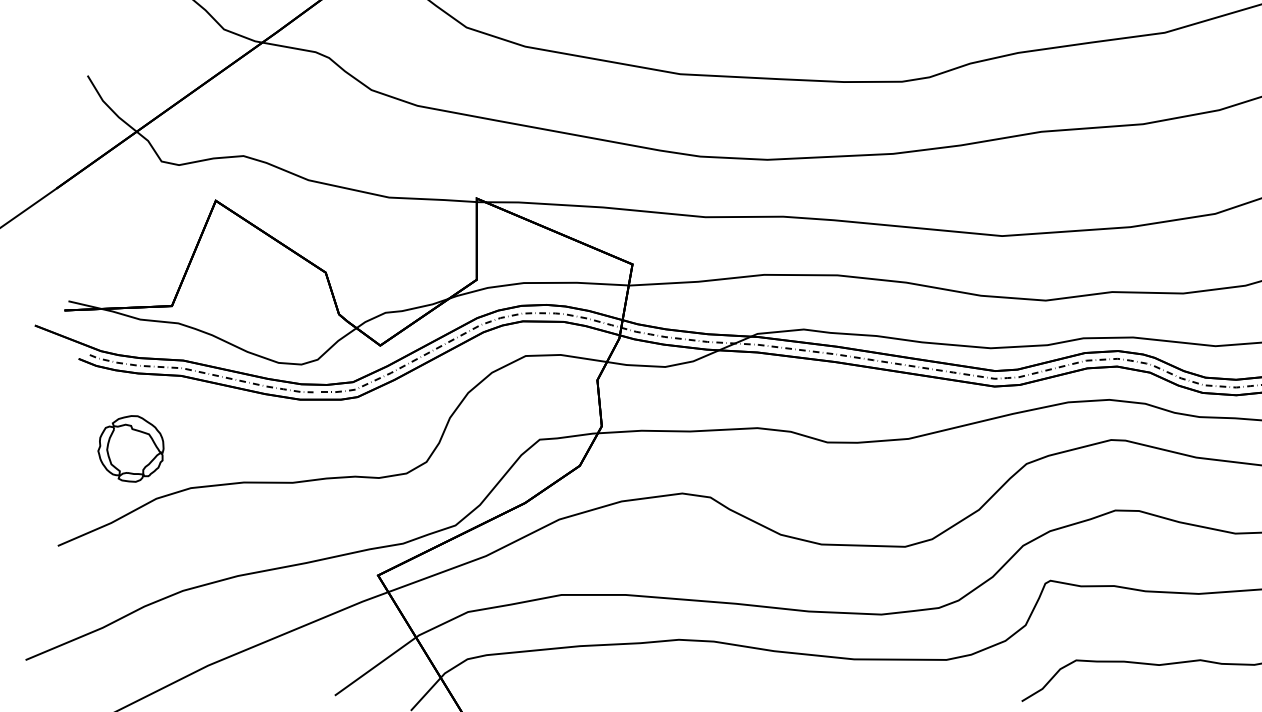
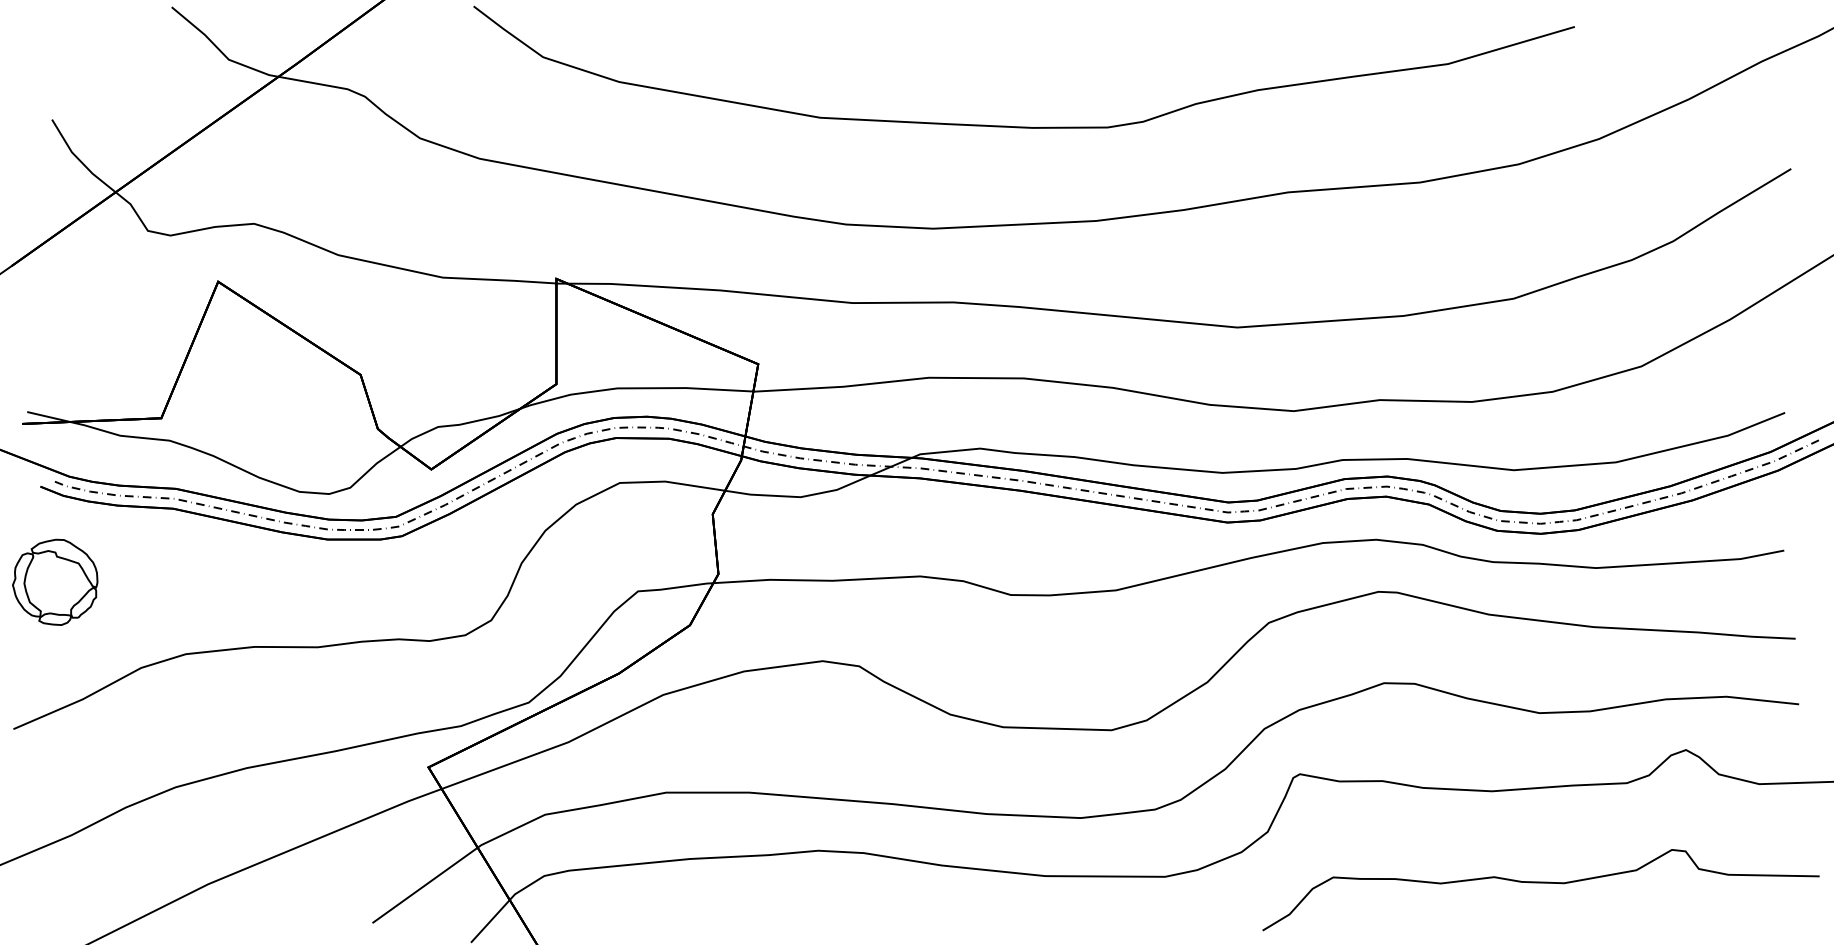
part: (131, 448) -> (55, 581), moved

